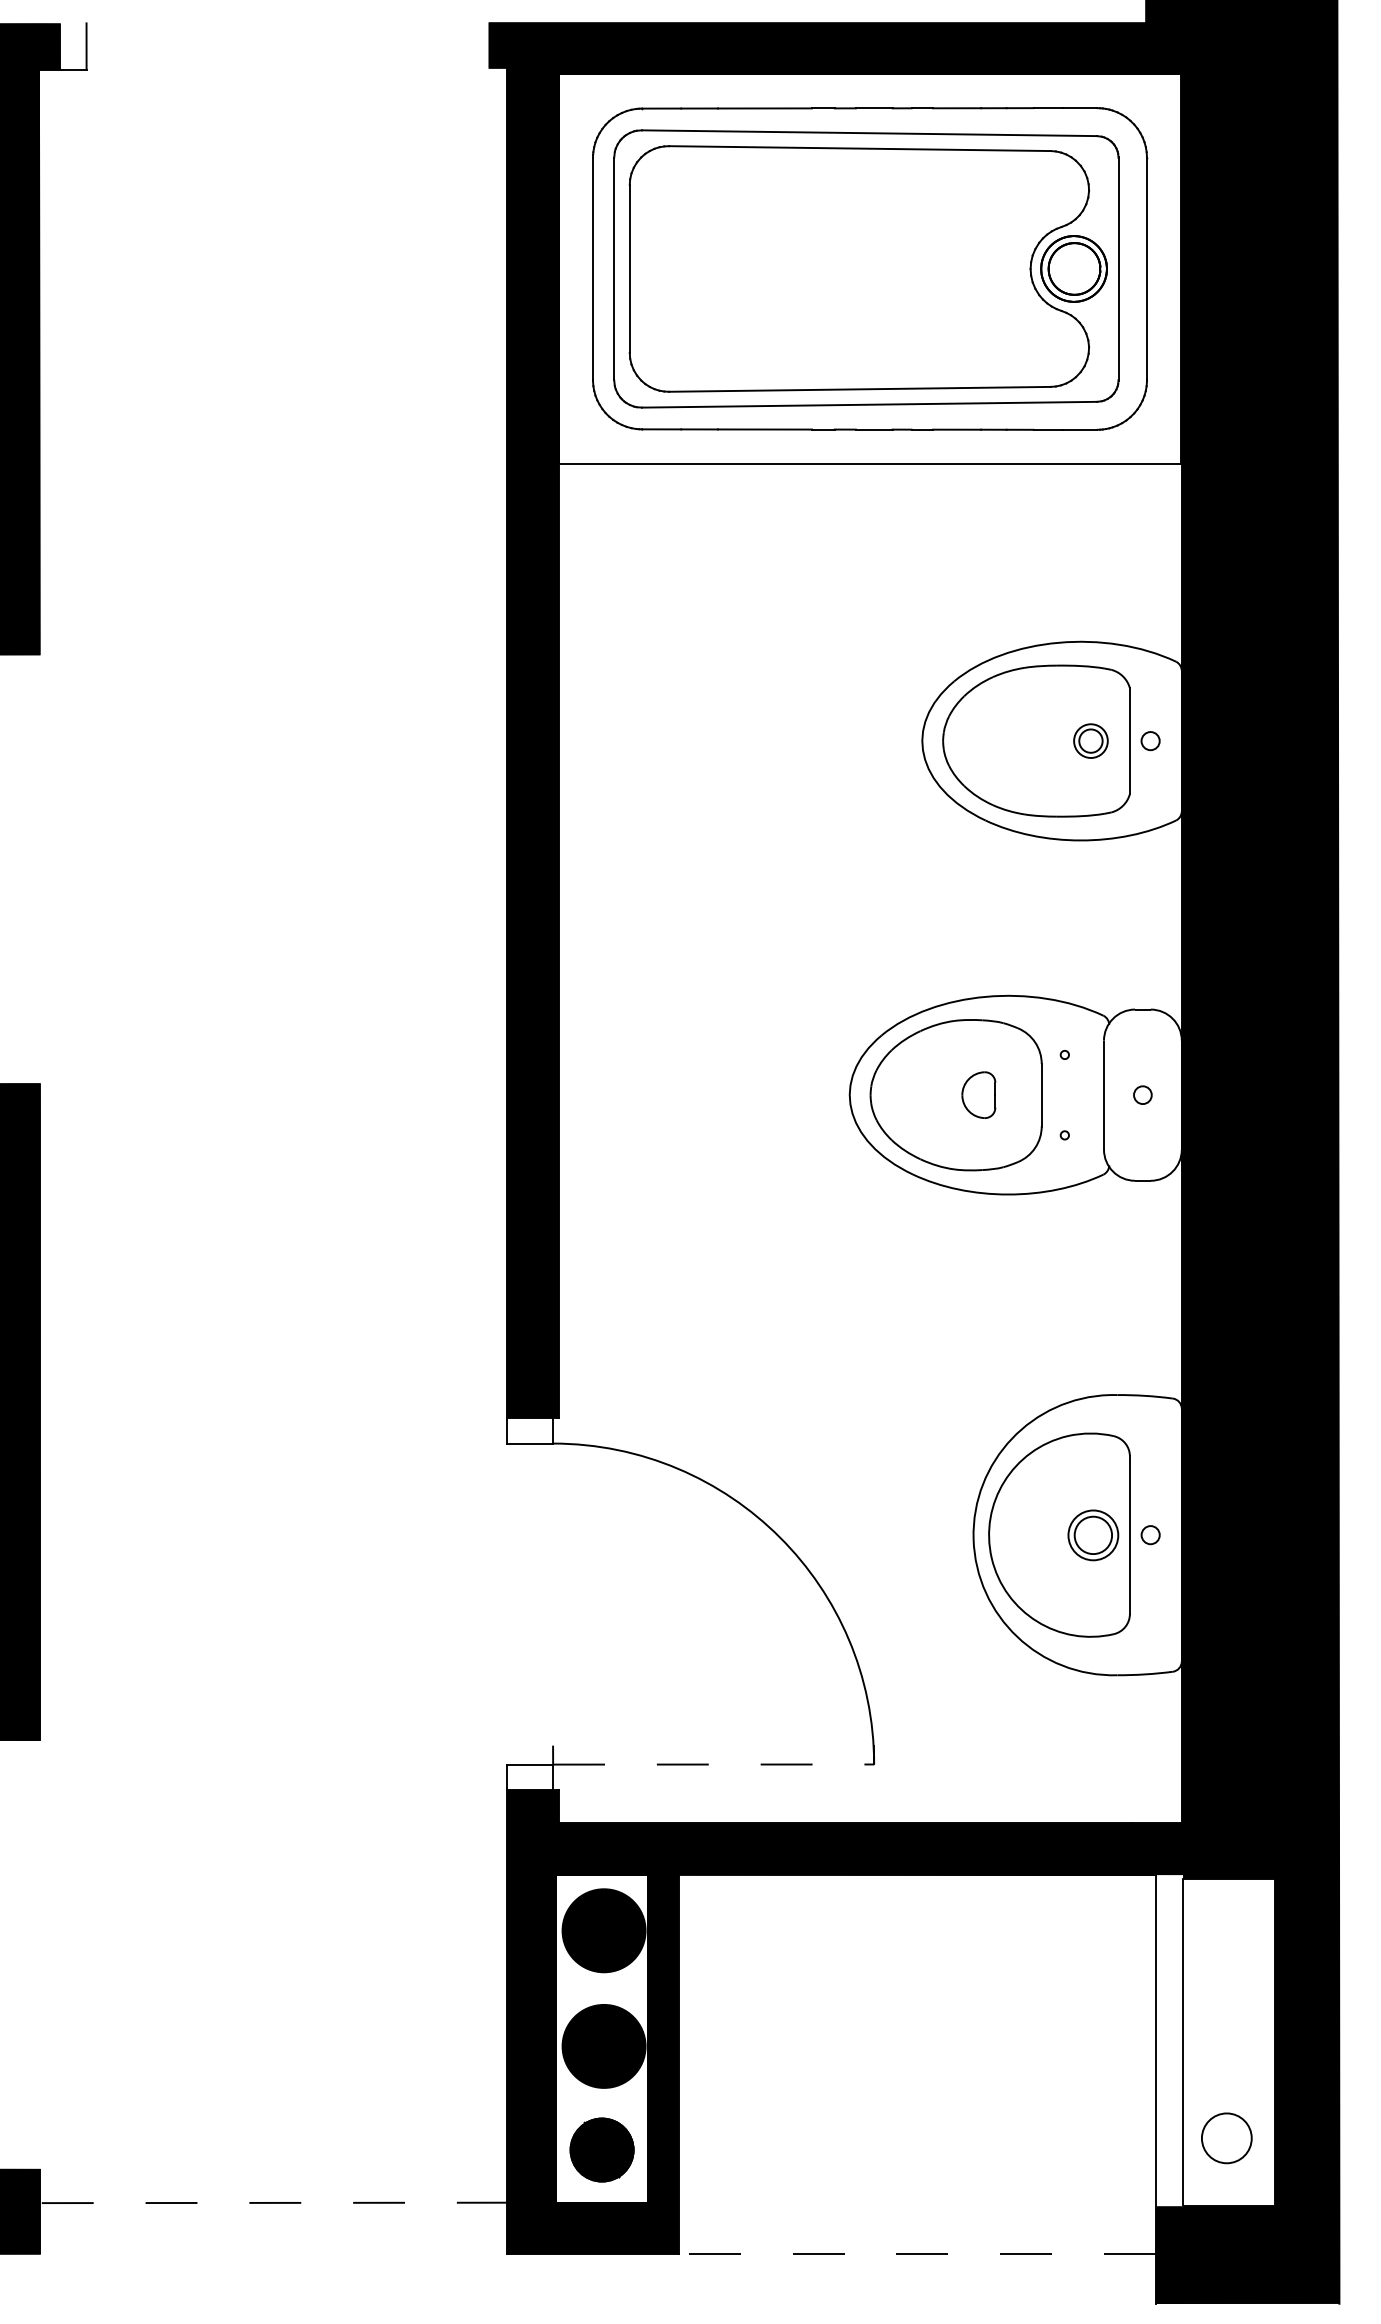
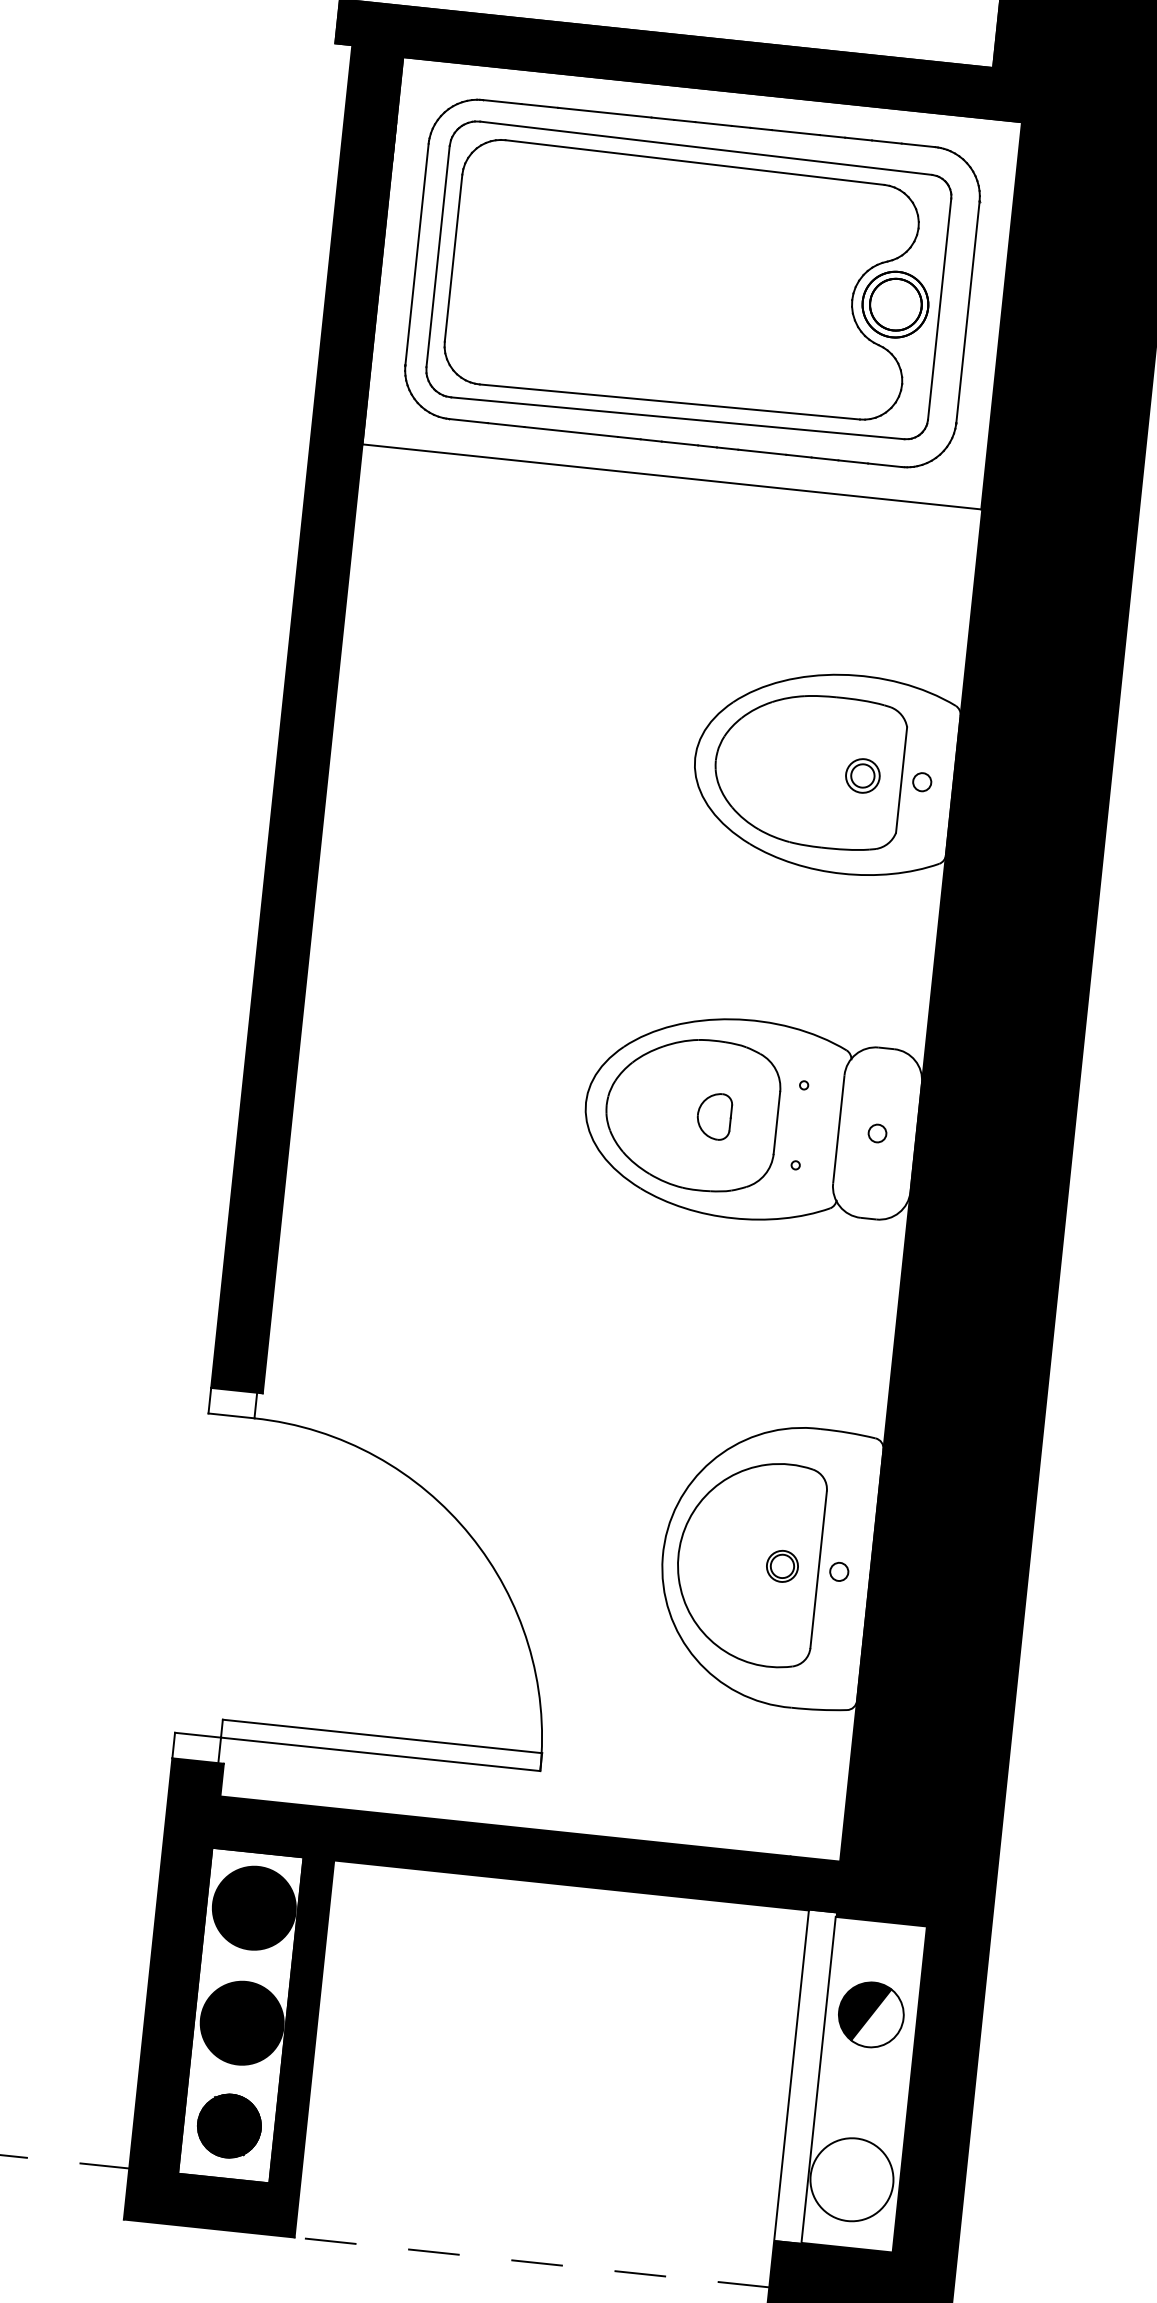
part: (1093, 1535) -> (782, 1566), size x0.62
line: (713, 1746) -> (382, 1736), added
line: (713, 1764) -> (380, 1754), dashed -> solid
part: (1228, 1972) -> (870, 2014), added
circle: (1226, 2137) -> (851, 2178), size x1.67

